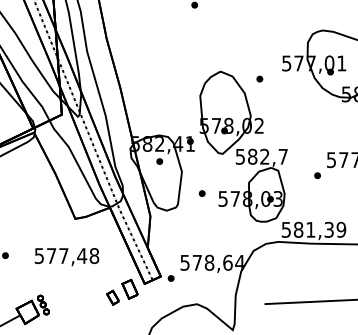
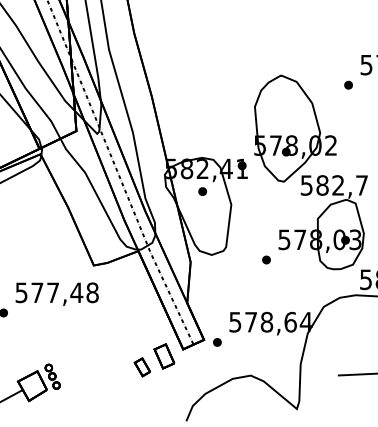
part: (259, 78) -> (348, 84), moved
part: (201, 193) -> (265, 259), moved
text: (66, 257) -> (56, 294), moved

